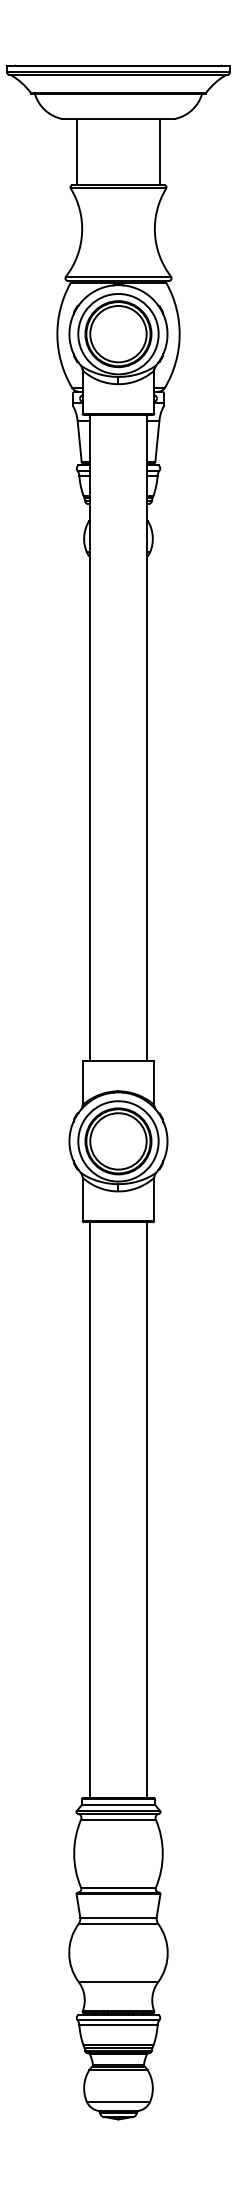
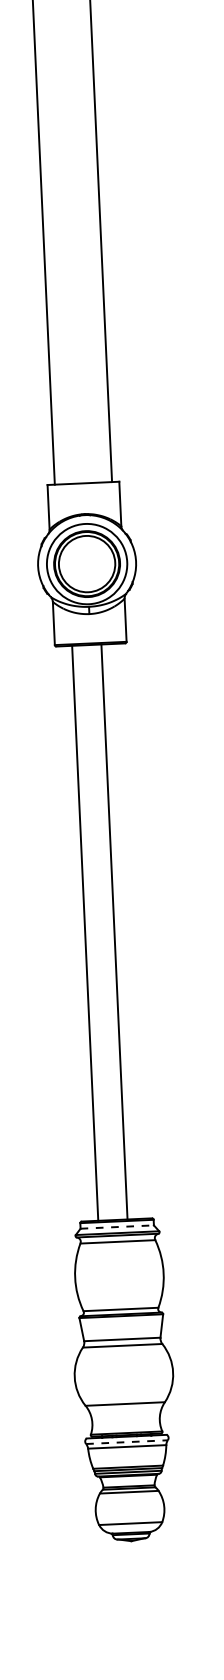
line: (89, 1509) -> (84, 932), moved
line: (147, 1509) -> (114, 931), moved
line: (118, 1805) -> (117, 1227), solid -> dashed
line: (118, 2020) -> (127, 1442), solid -> dashed

